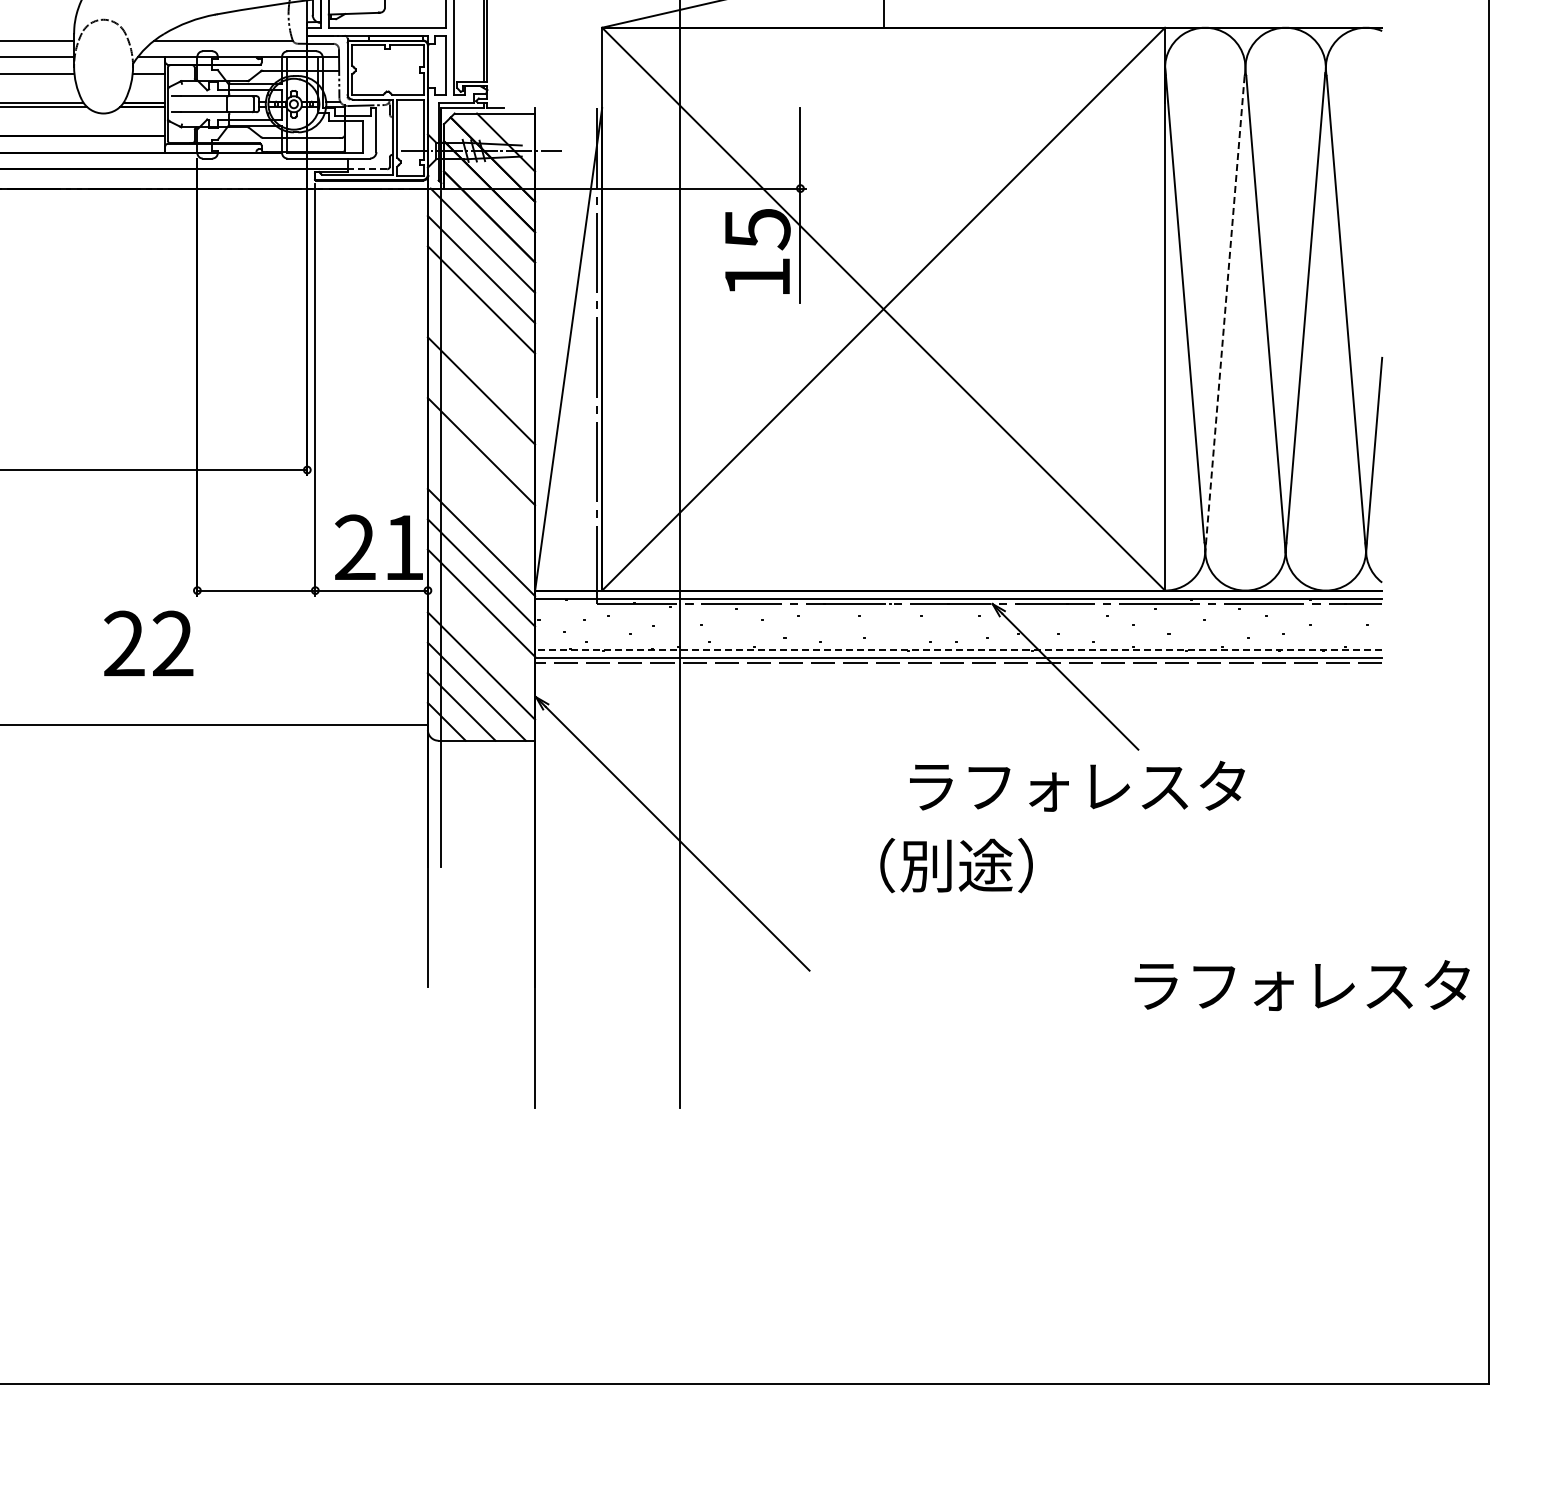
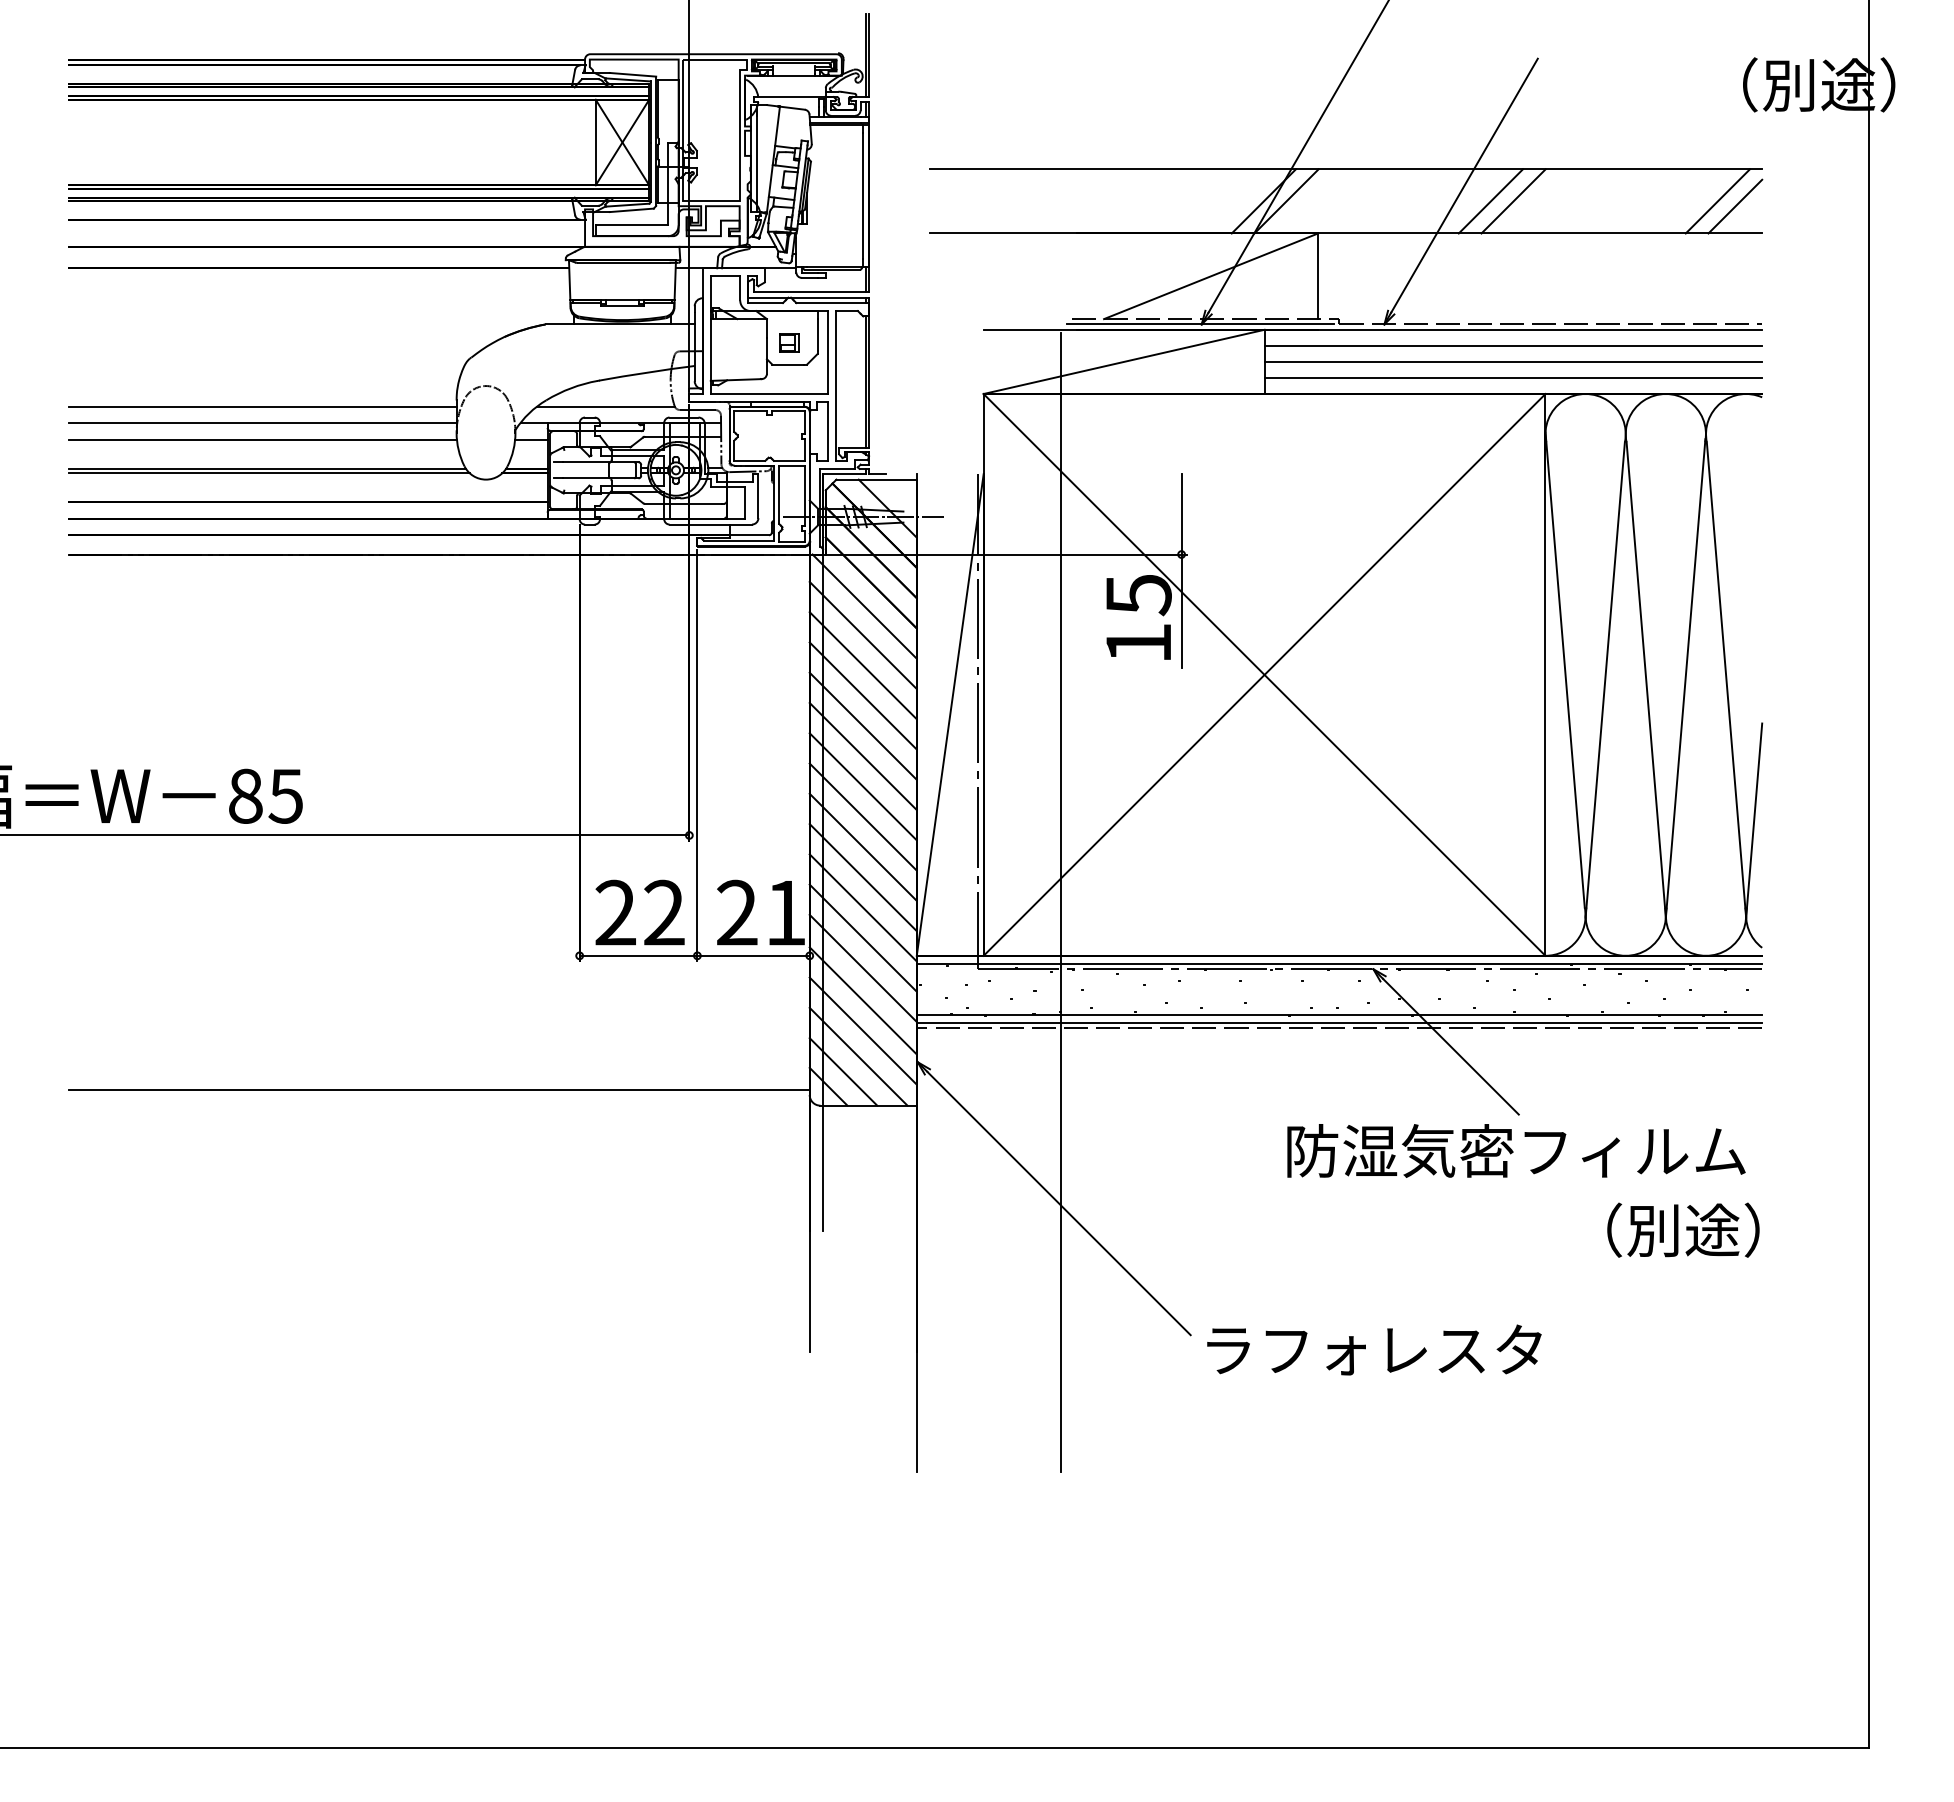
line: (1133, 11) -> (1513, 377), added
line: (367, 169) -> (749, 535), dashed -> solid
line: (1225, 314) -> (1605, 680), dashed -> solid
line: (480, 329) -> (862, 695), added
line: (480, 359) -> (862, 725), added
line: (480, 420) -> (862, 786), added
line: (480, 481) -> (862, 846), added
line: (480, 512) -> (862, 877), added
line: (480, 635) -> (862, 1000), added
text: (148, 643) -> (639, 912), moved
line: (958, 649) -> (1339, 1014), dashed -> solid
text: (1136, 785) -> (1516, 1150), ラフォレスタ -> 防湿気密フィルム
text: (956, 864) -> (1683, 1229), moved
text: (1302, 985) -> (1374, 1349), moved

